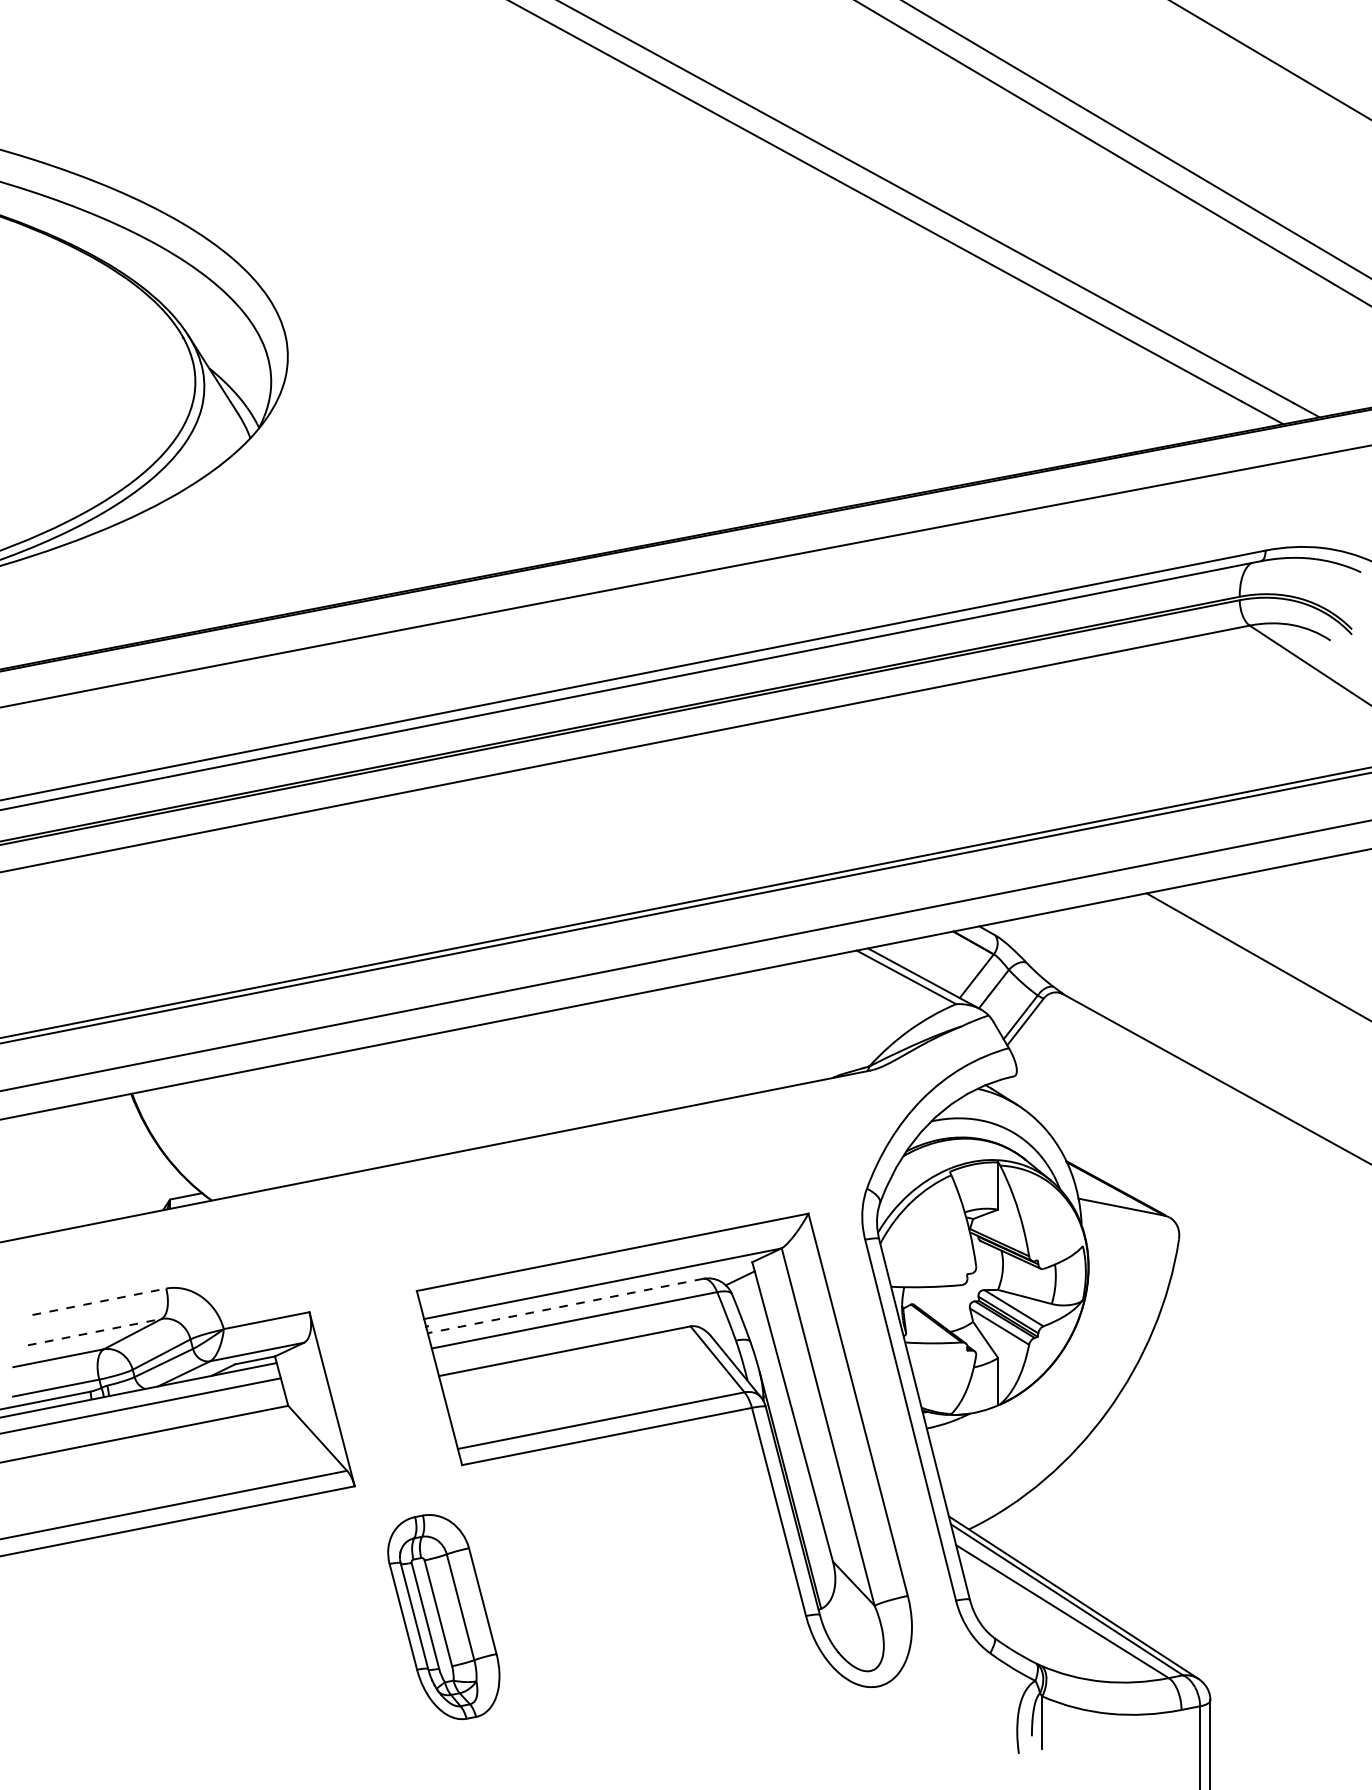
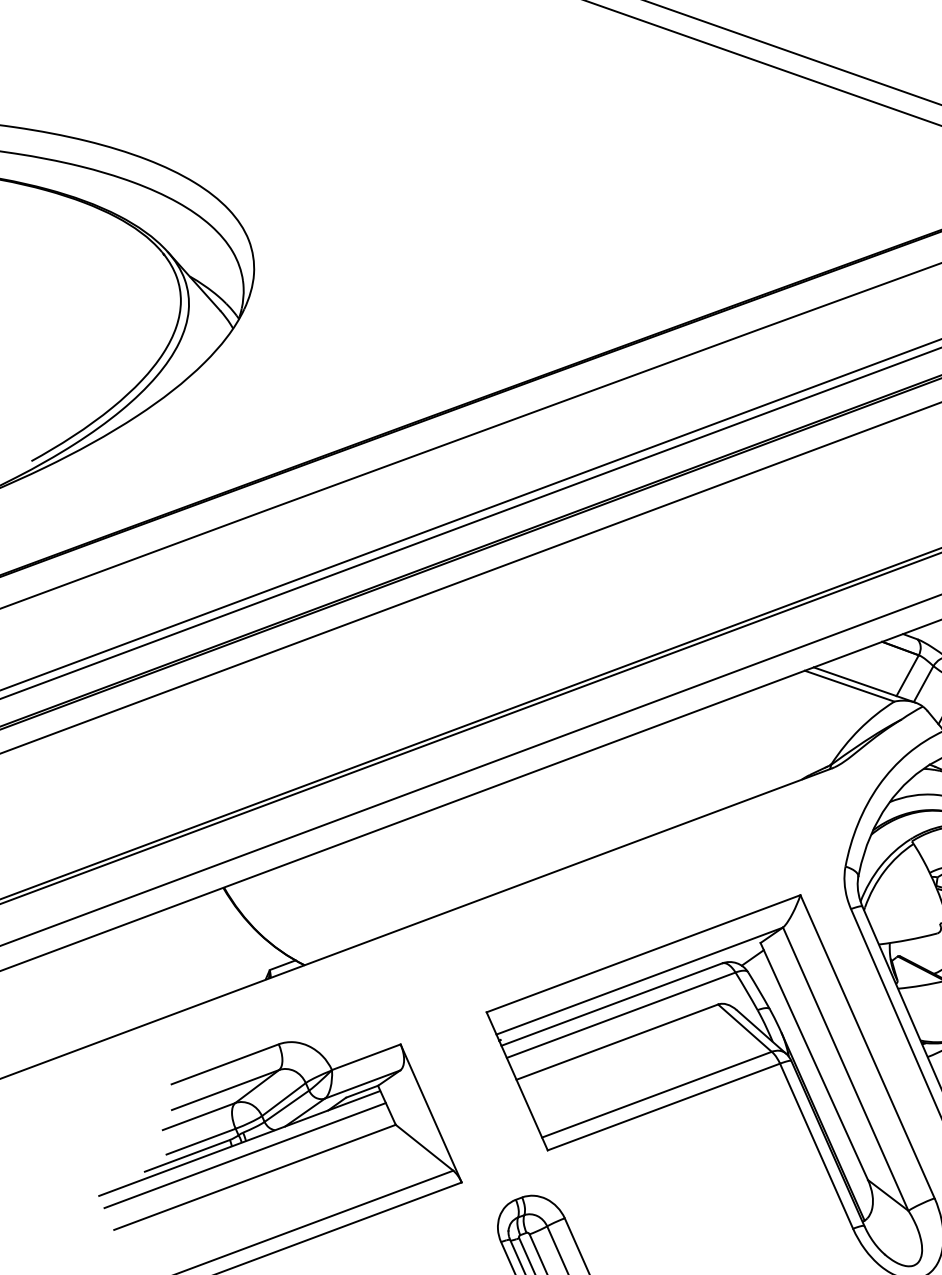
line: (99, 1301) -> (225, 1064), dashed -> solid
line: (565, 1306) -> (611, 1004), dashed -> solid
line: (95, 1332) -> (226, 1090), dashed -> solid

